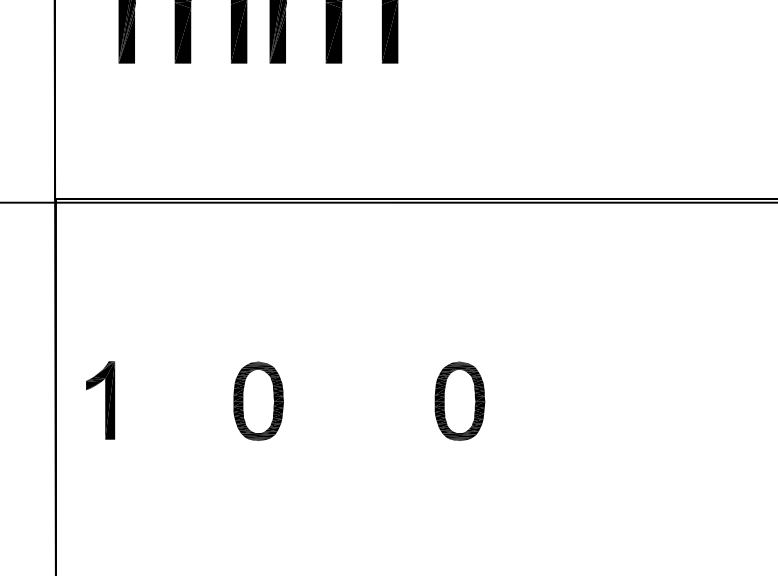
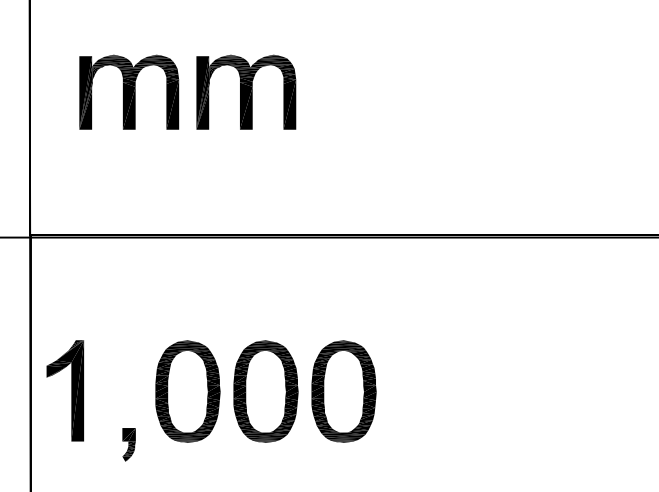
part: (100, 399) -> (65, 390), size x1.67
part: (258, 401) -> (187, 391), size x1.67
part: (358, 401) -> (265, 391), added
part: (459, 401) -> (343, 391), size x1.67
part: (181, 469) -> (128, 444), added

